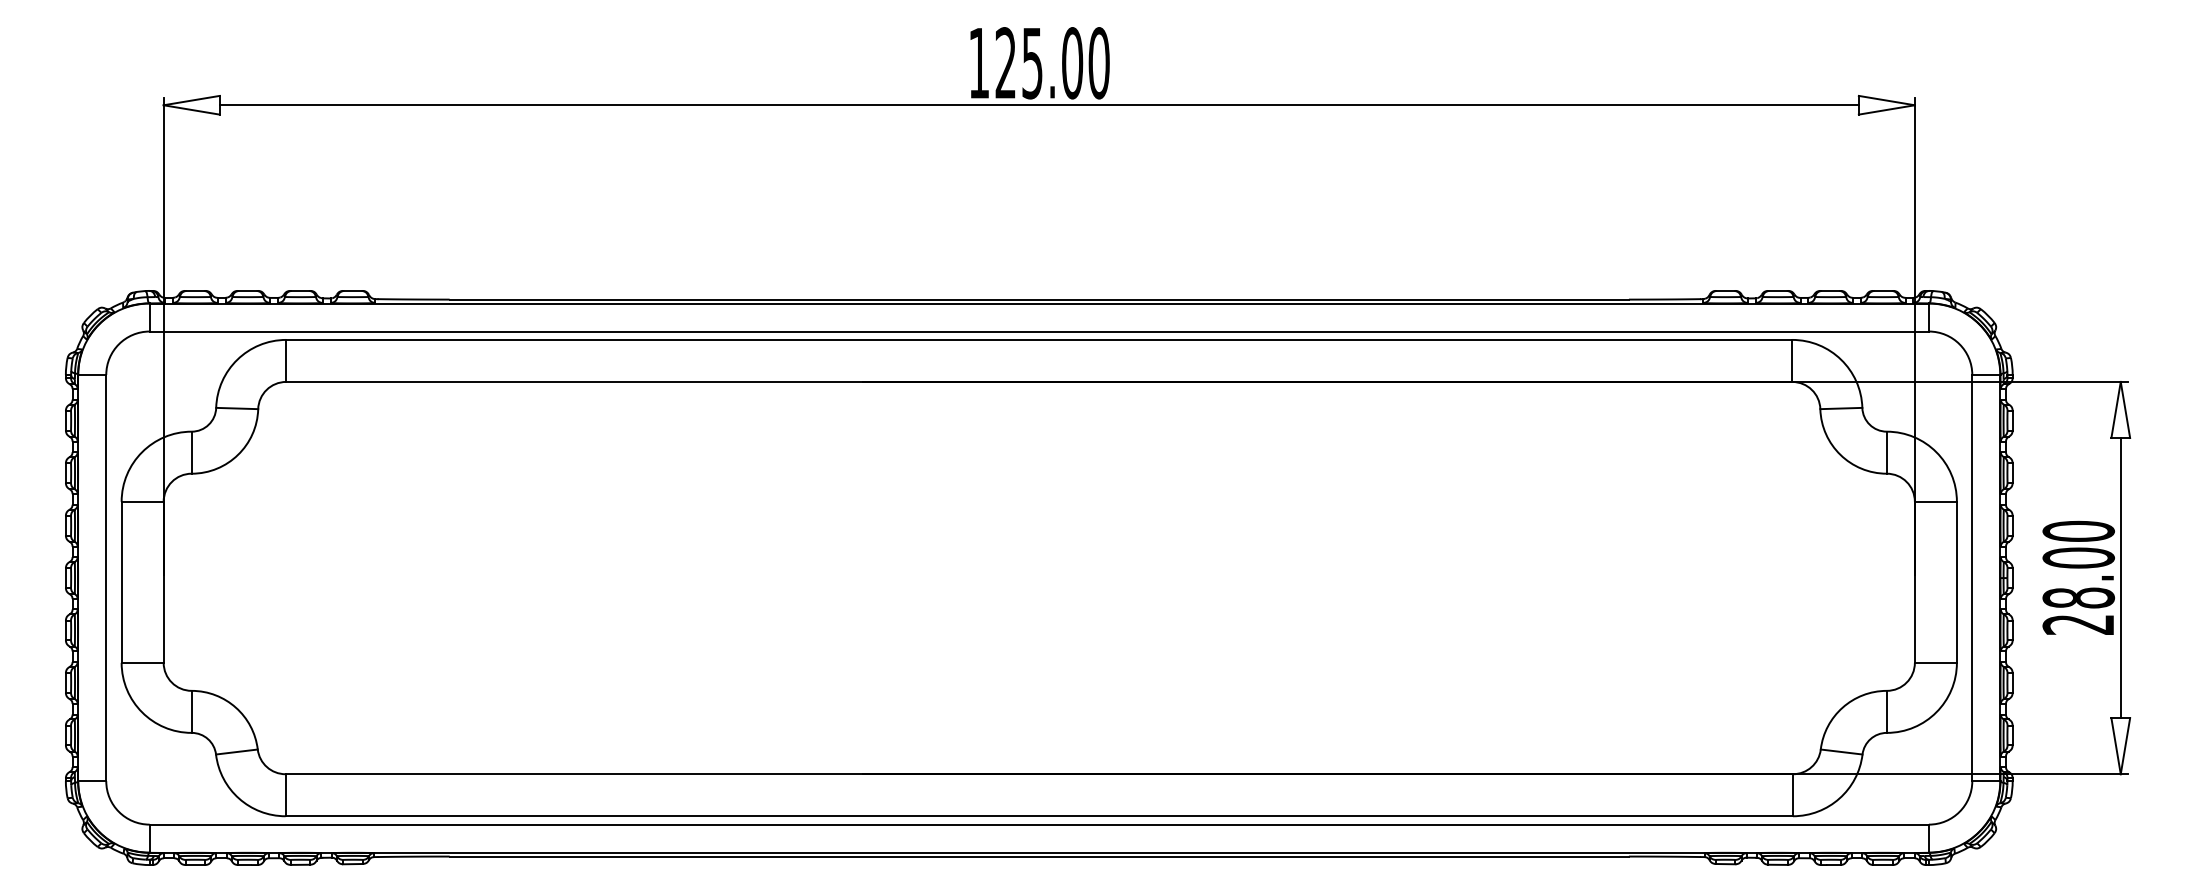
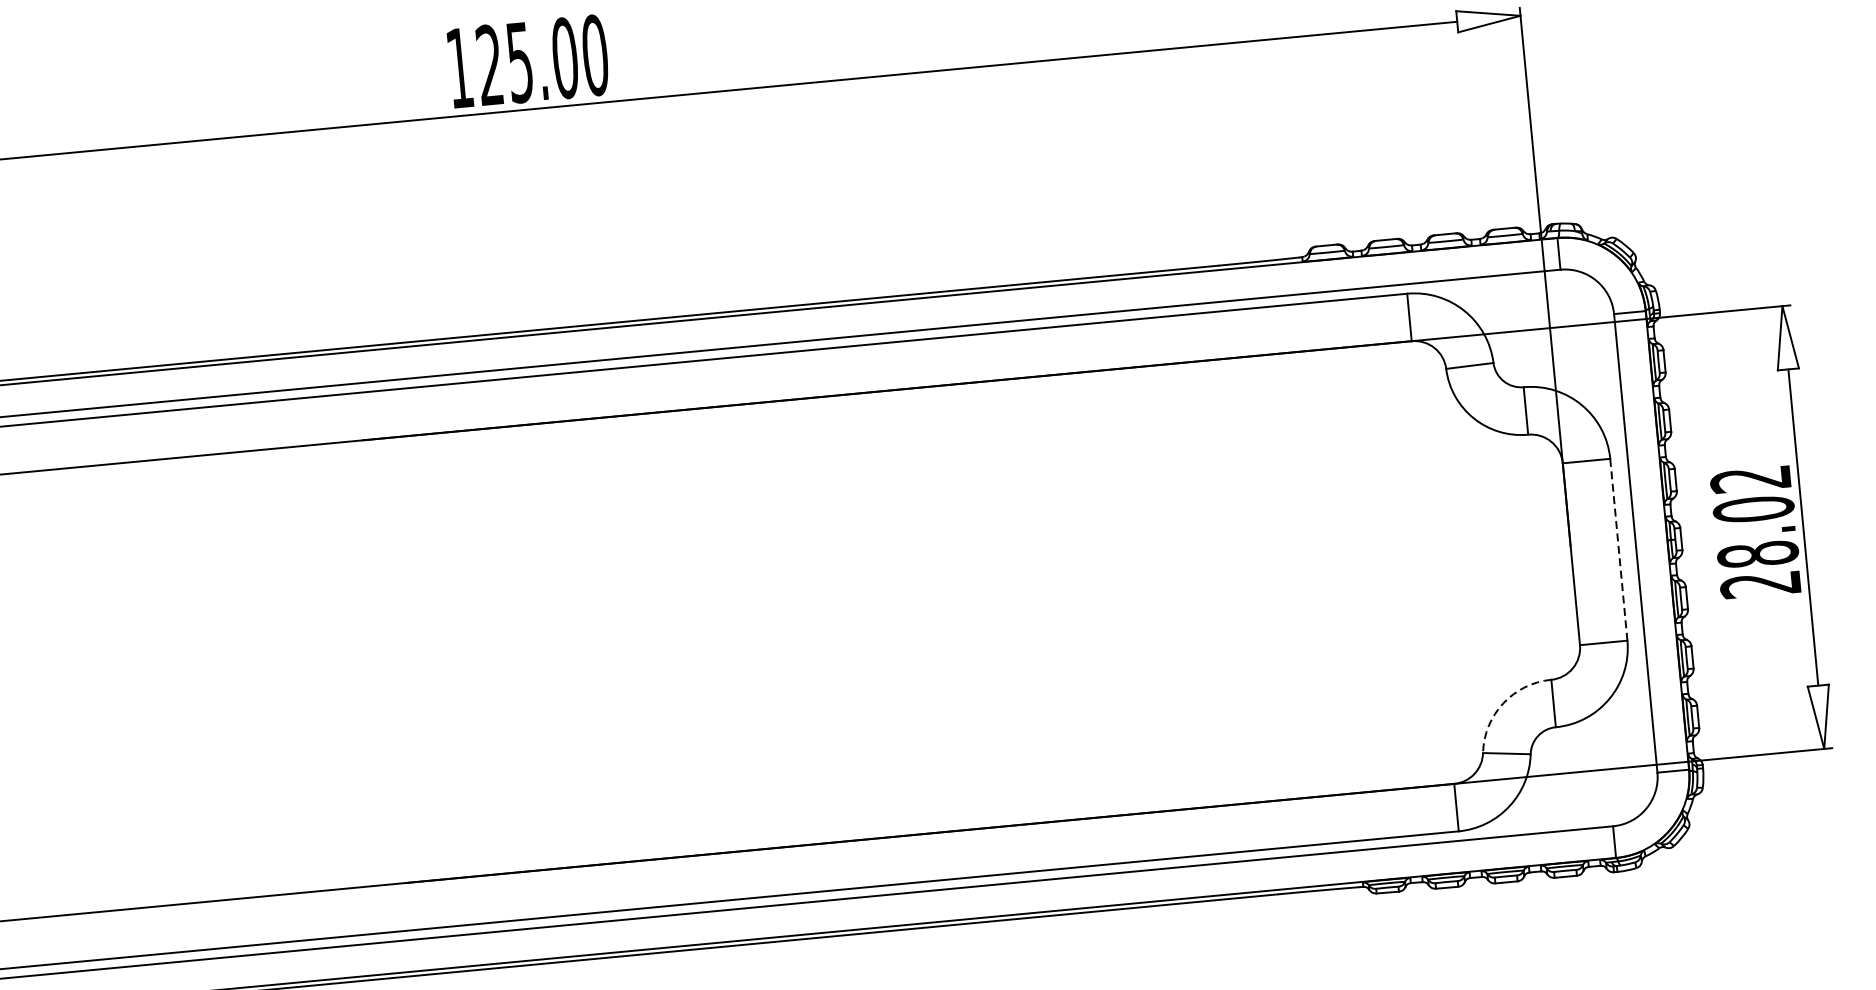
text: (2078, 530) -> (1750, 478), 28.00 -> 28.02
line: (1956, 582) -> (1618, 550), solid -> dashed
arc: (1842, 707) -> (1503, 703), solid -> dashed

